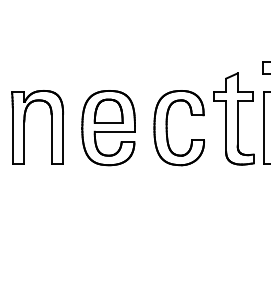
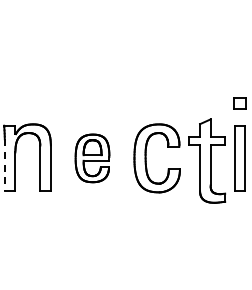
part: (234, 118) -> (207, 160), moved
part: (108, 128) -> (92, 158), size x0.7
line: (12, 135) -> (4, 165), solid -> dashed

